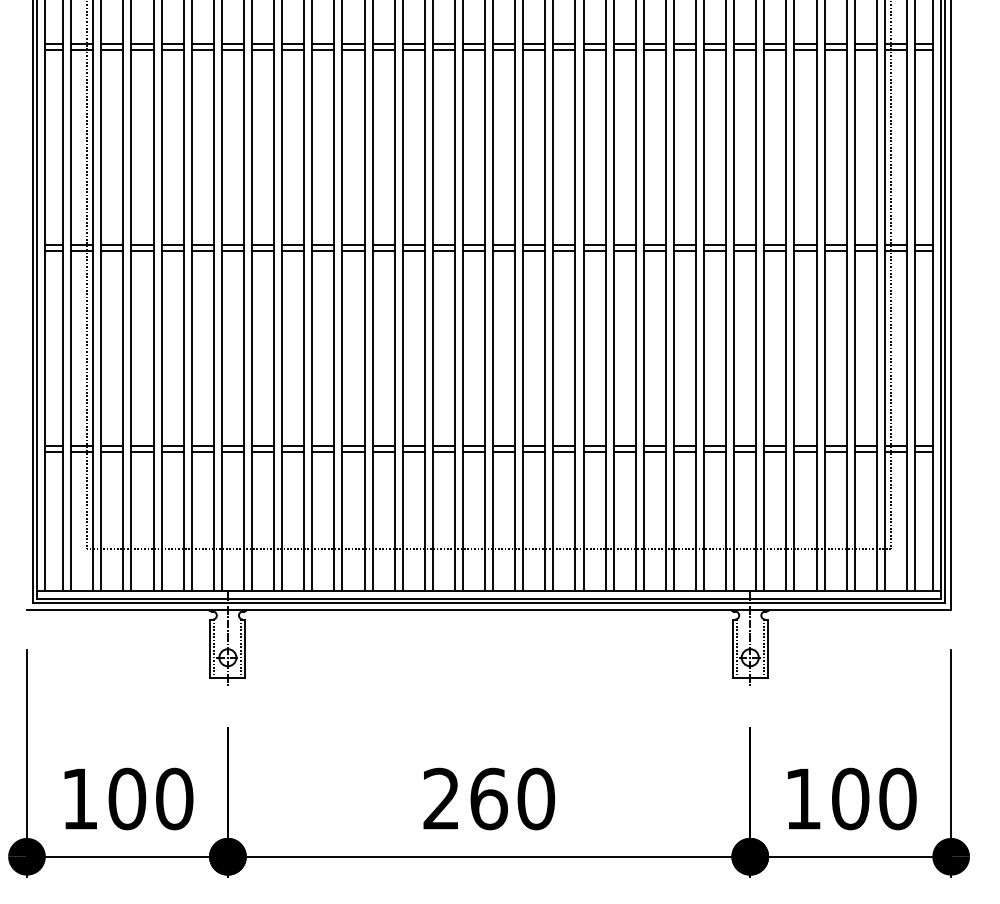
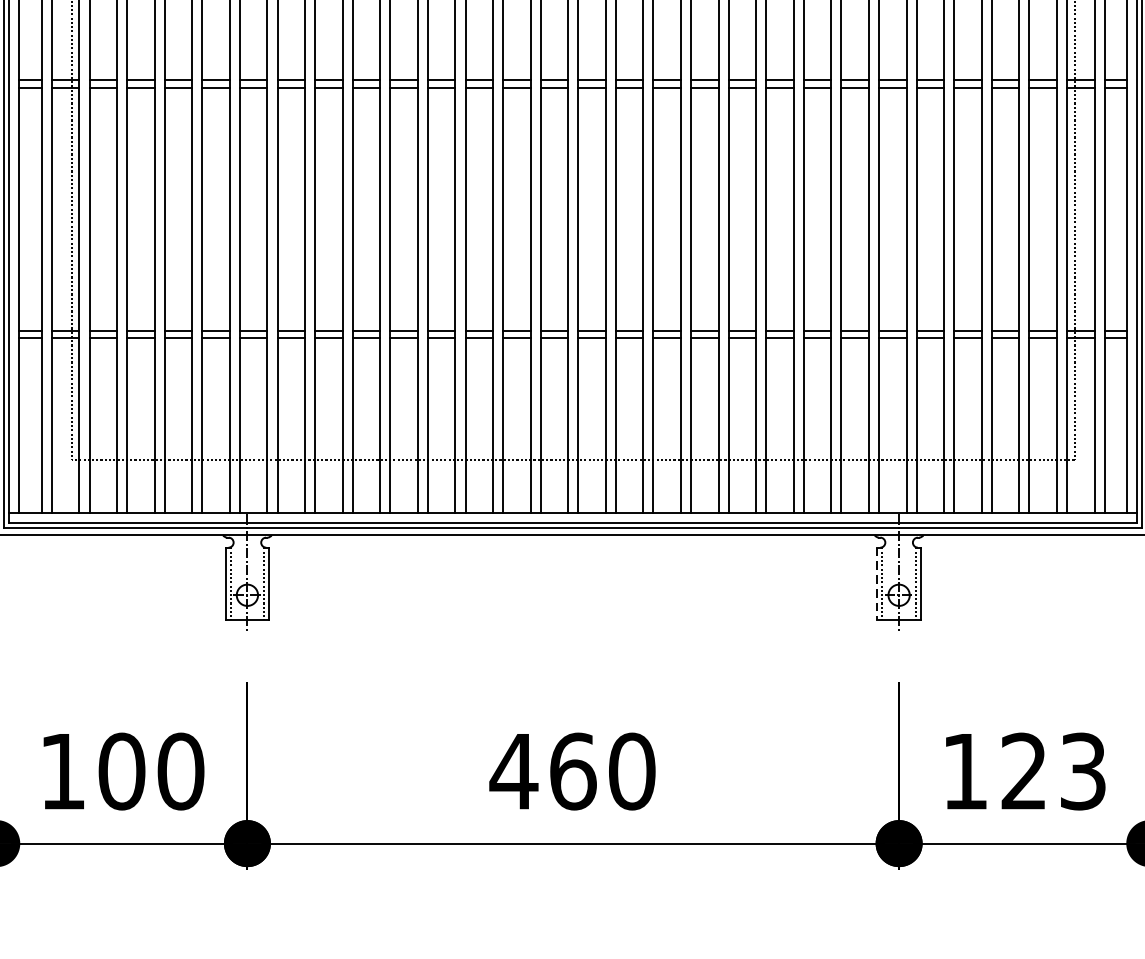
line: (732, 649) -> (876, 585), solid -> dashed
text: (441, 798) -> (513, 770), 260 -> 460
text: (874, 798) -> (1054, 770), 100 -> 123

